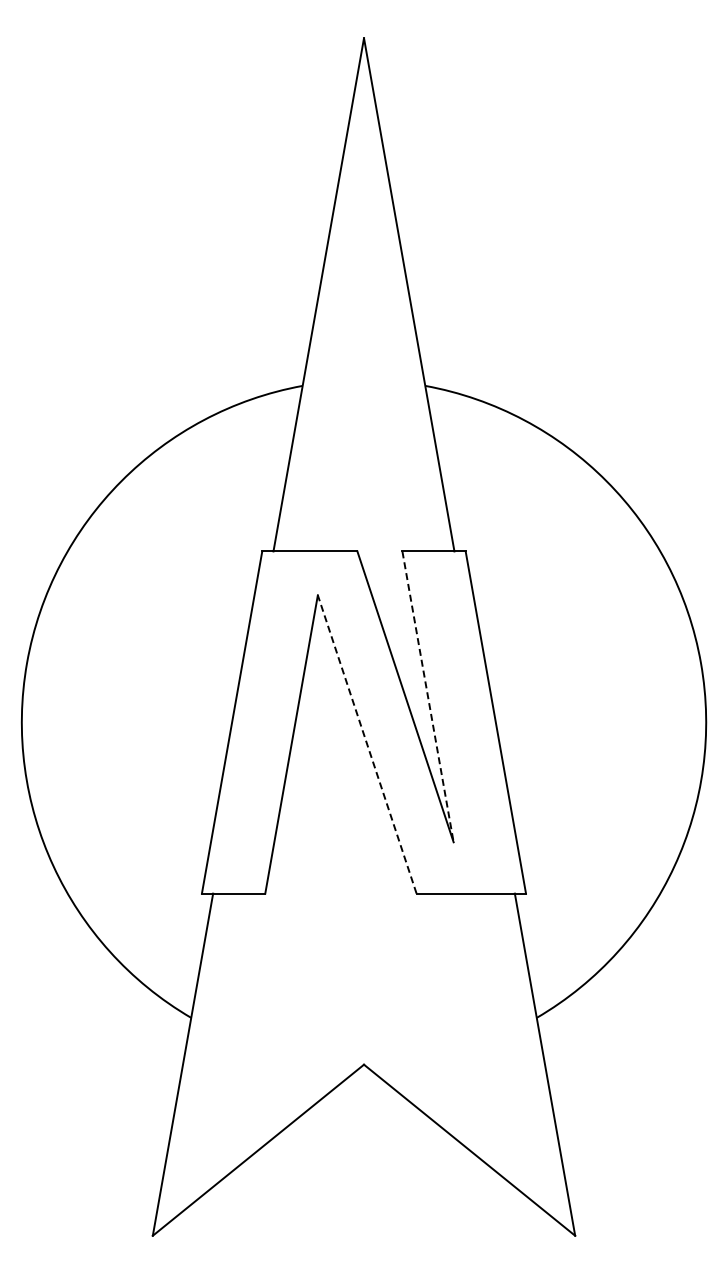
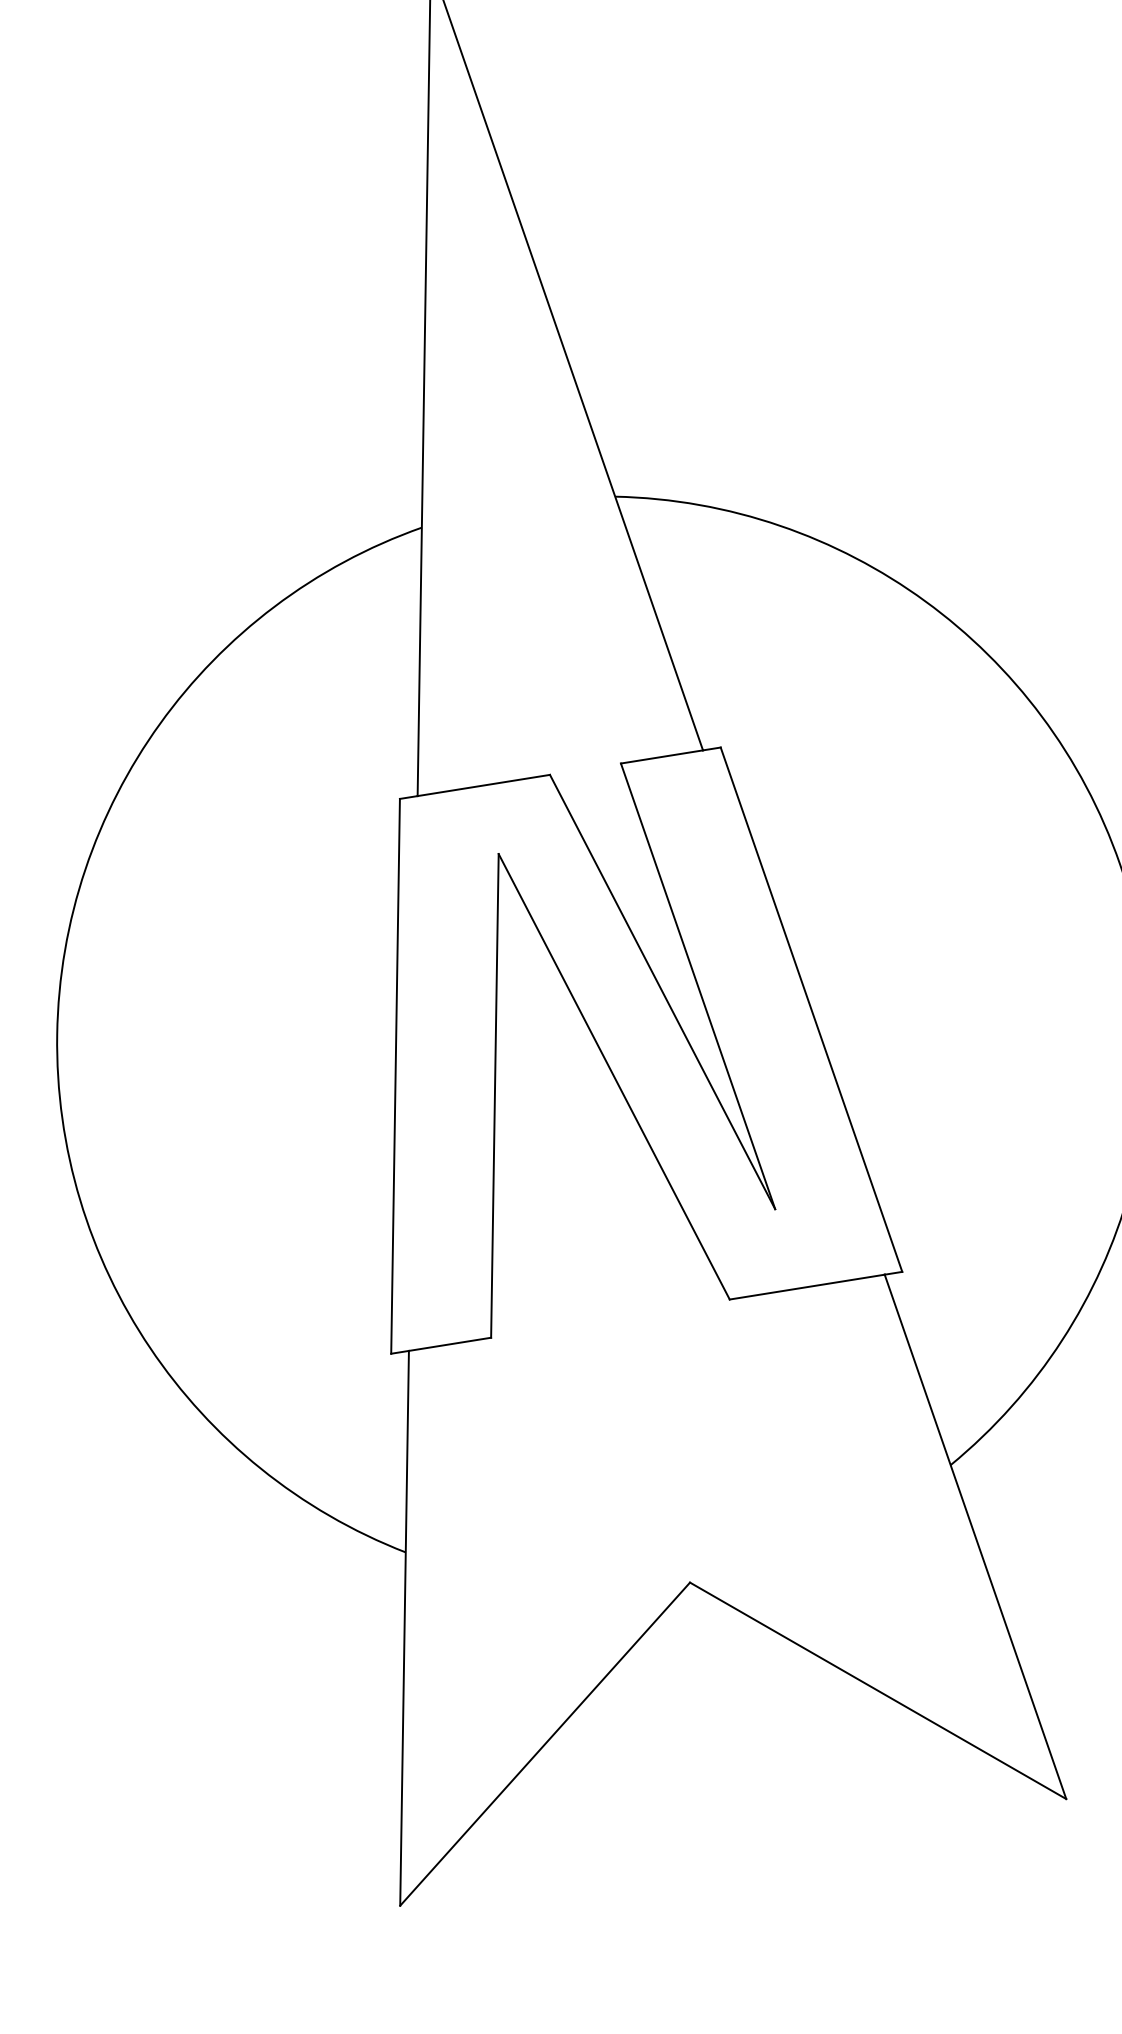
line: (428, 696) -> (698, 985), dashed -> solid
line: (367, 743) -> (614, 1075), dashed -> solid

